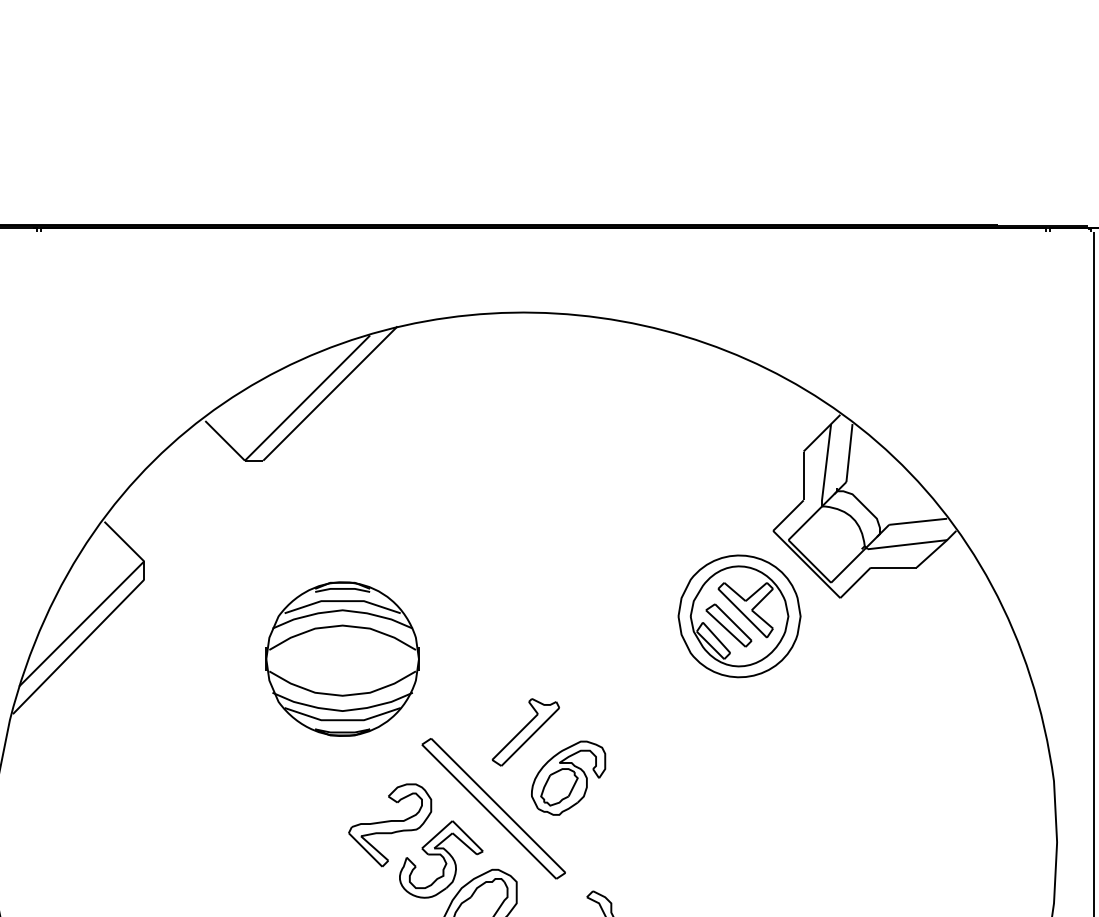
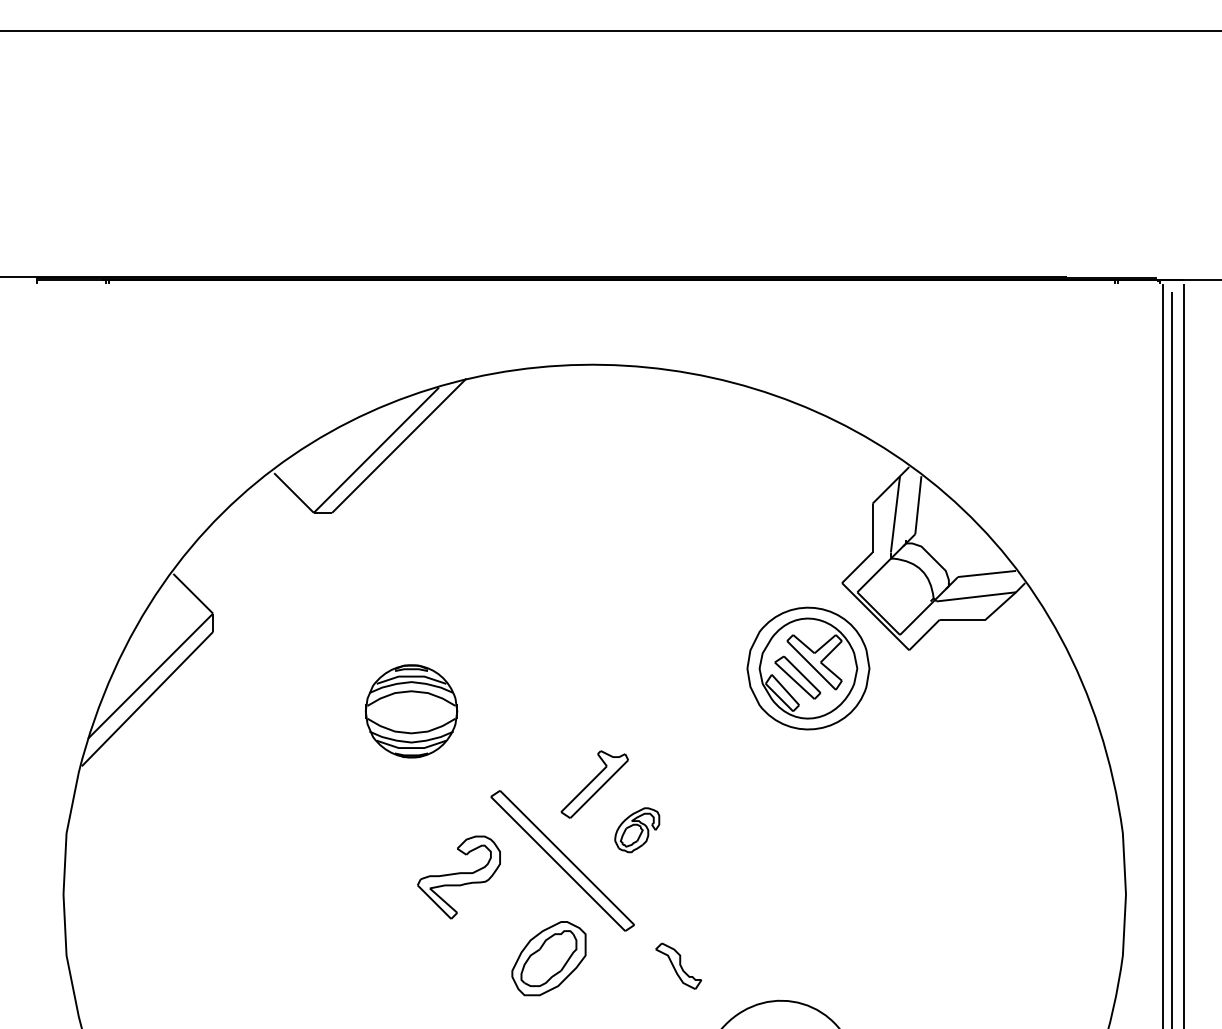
part: (342, 659) -> (411, 711), size x0.6
part: (567, 777) -> (636, 829), size x0.6
part: (441, 859) -> (510, 911), removed

